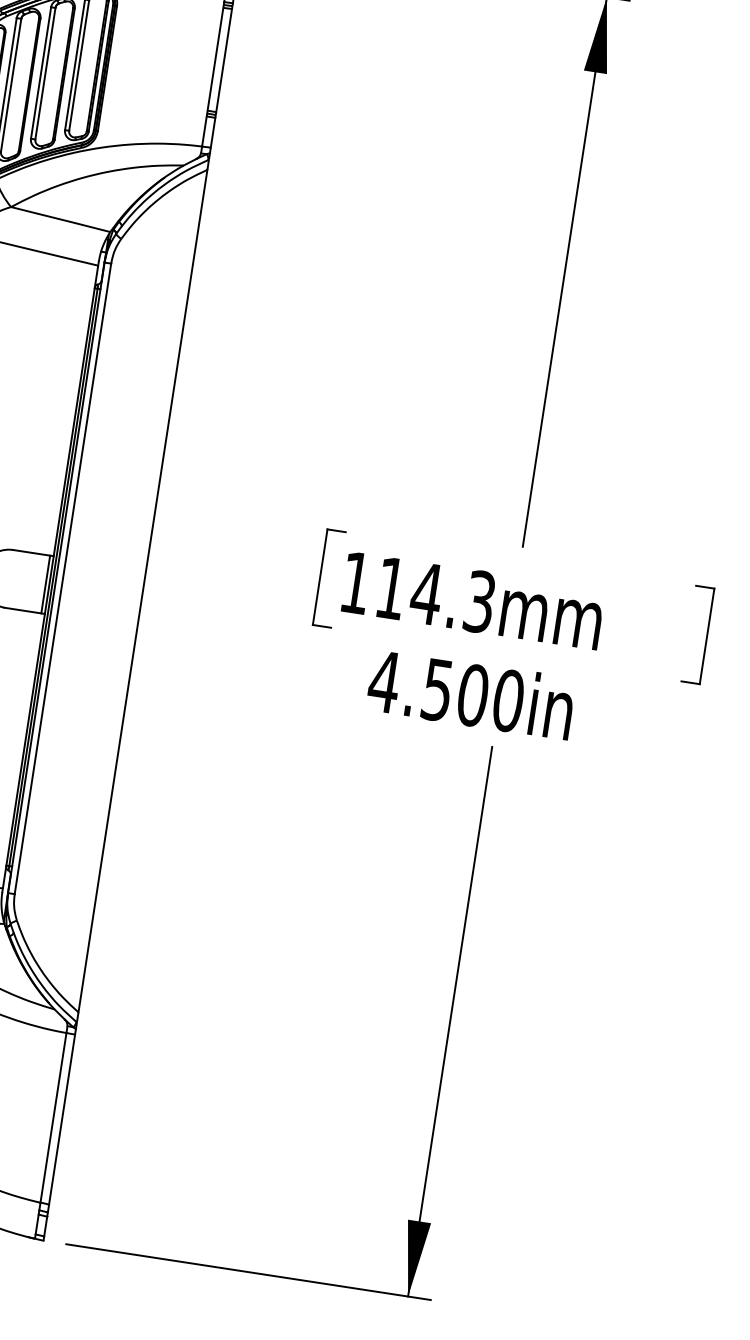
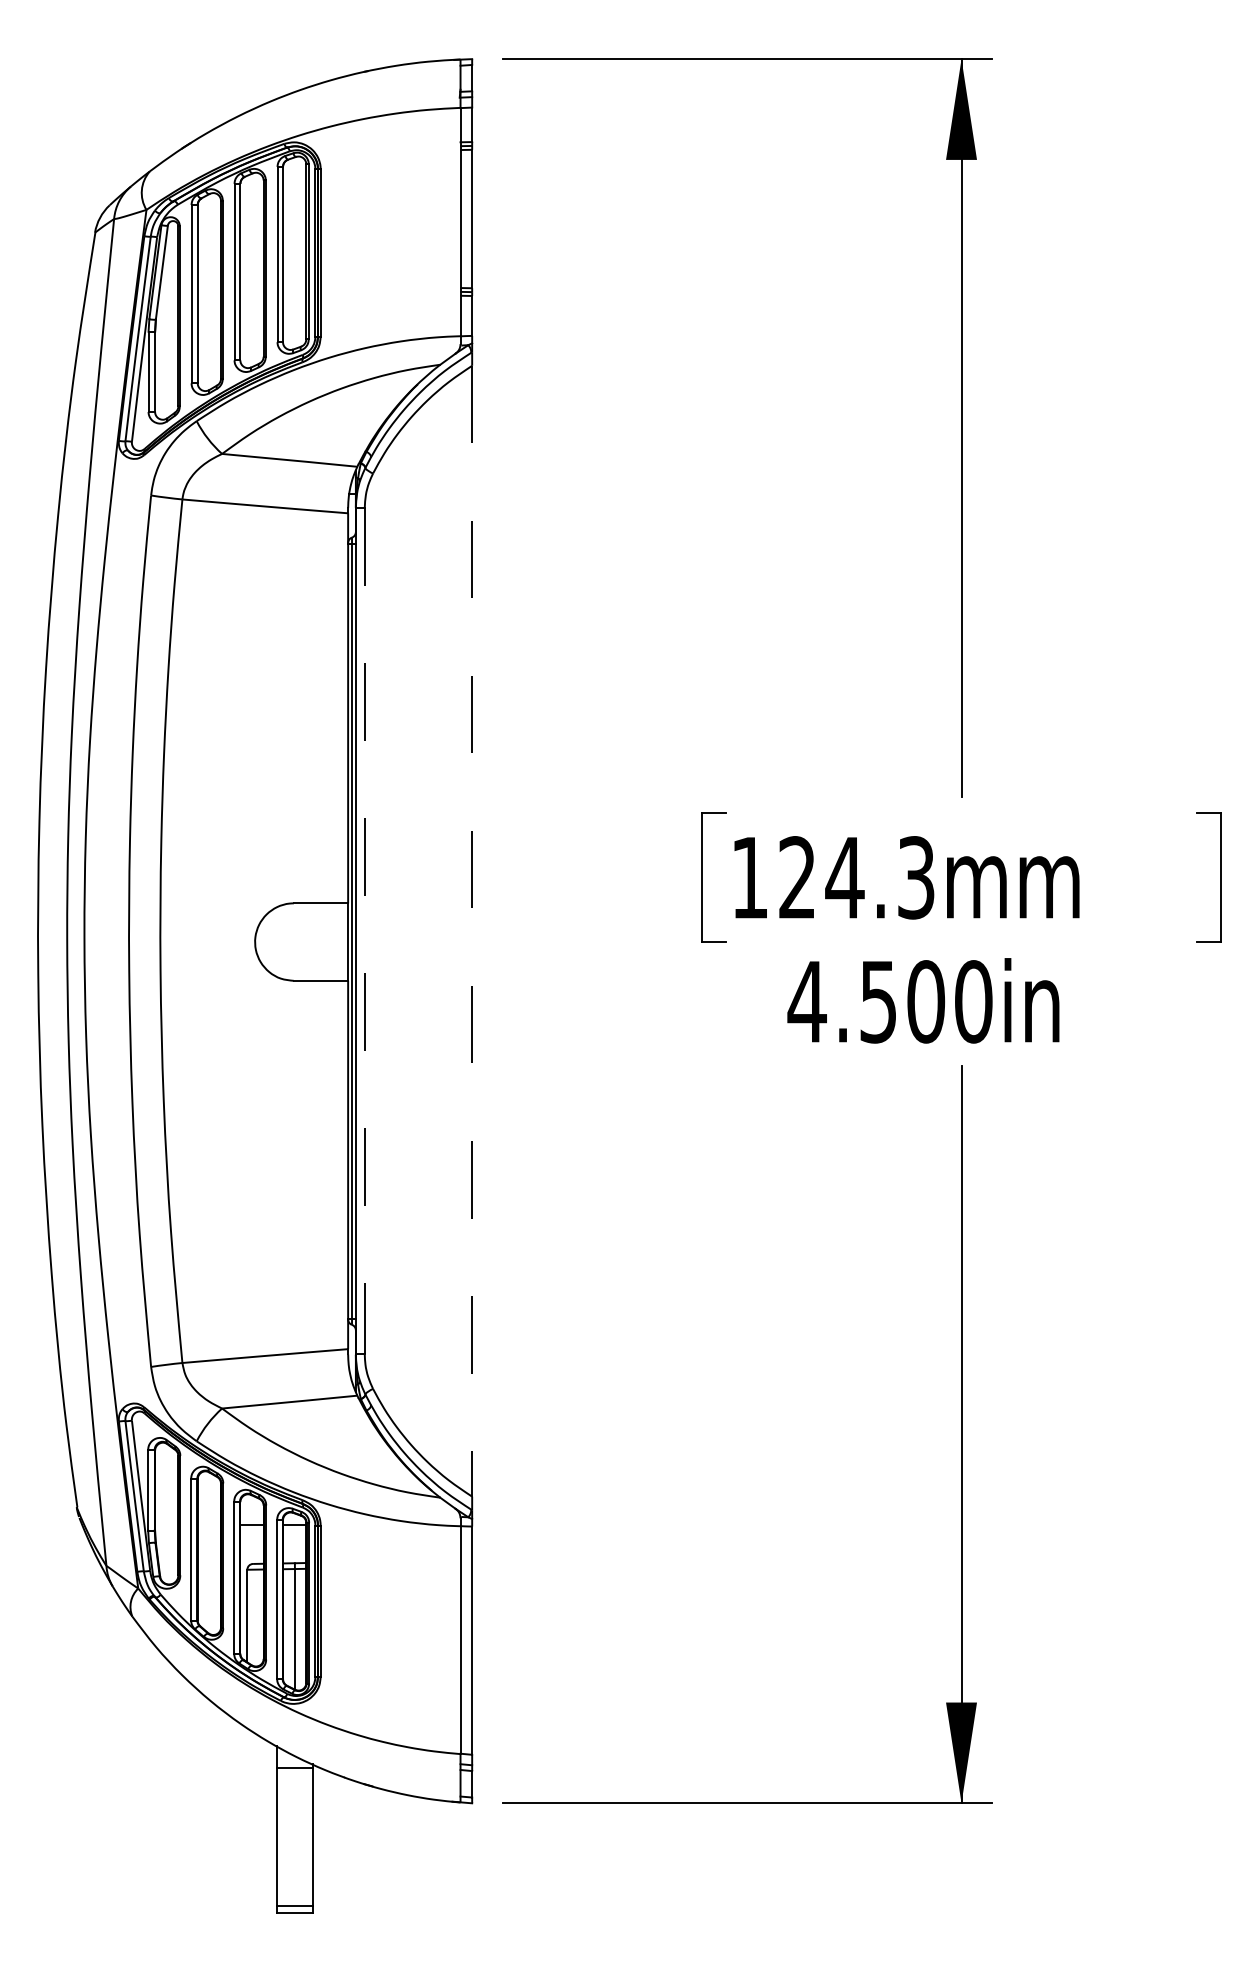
line: (62, 579) -> (364, 931), solid -> dashed
line: (45, 584) -> (343, 941), removed
text: (390, 588) -> (796, 877), 114.3mm -> 124.3mm
line: (143, 591) -> (472, 931), solid -> dashed

